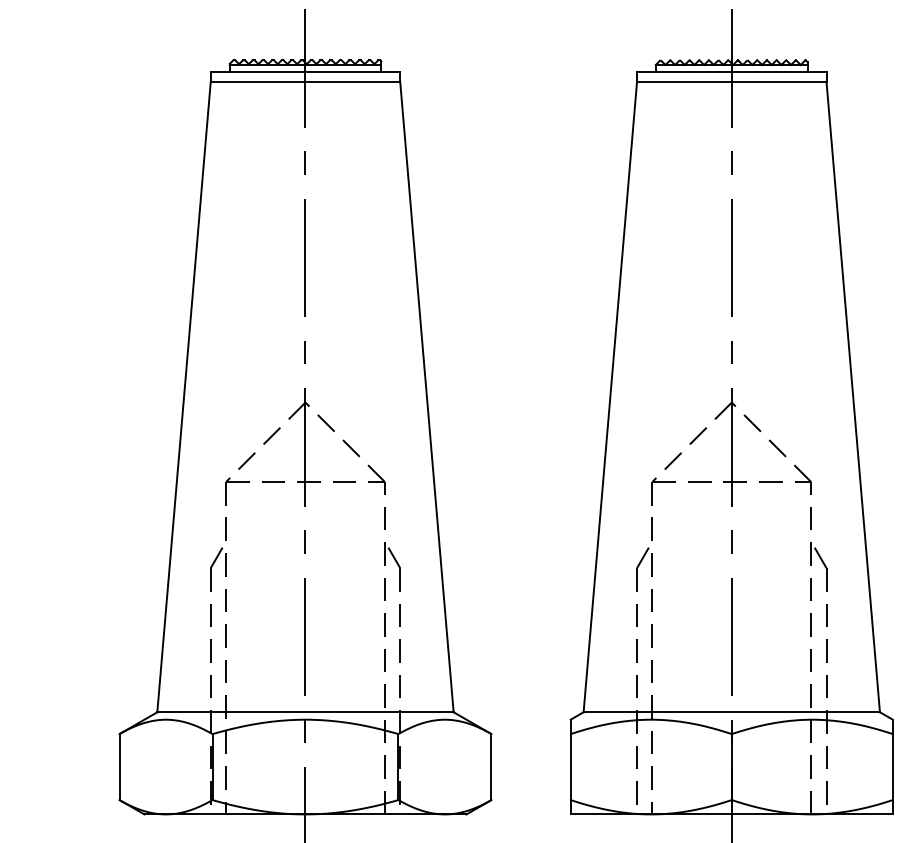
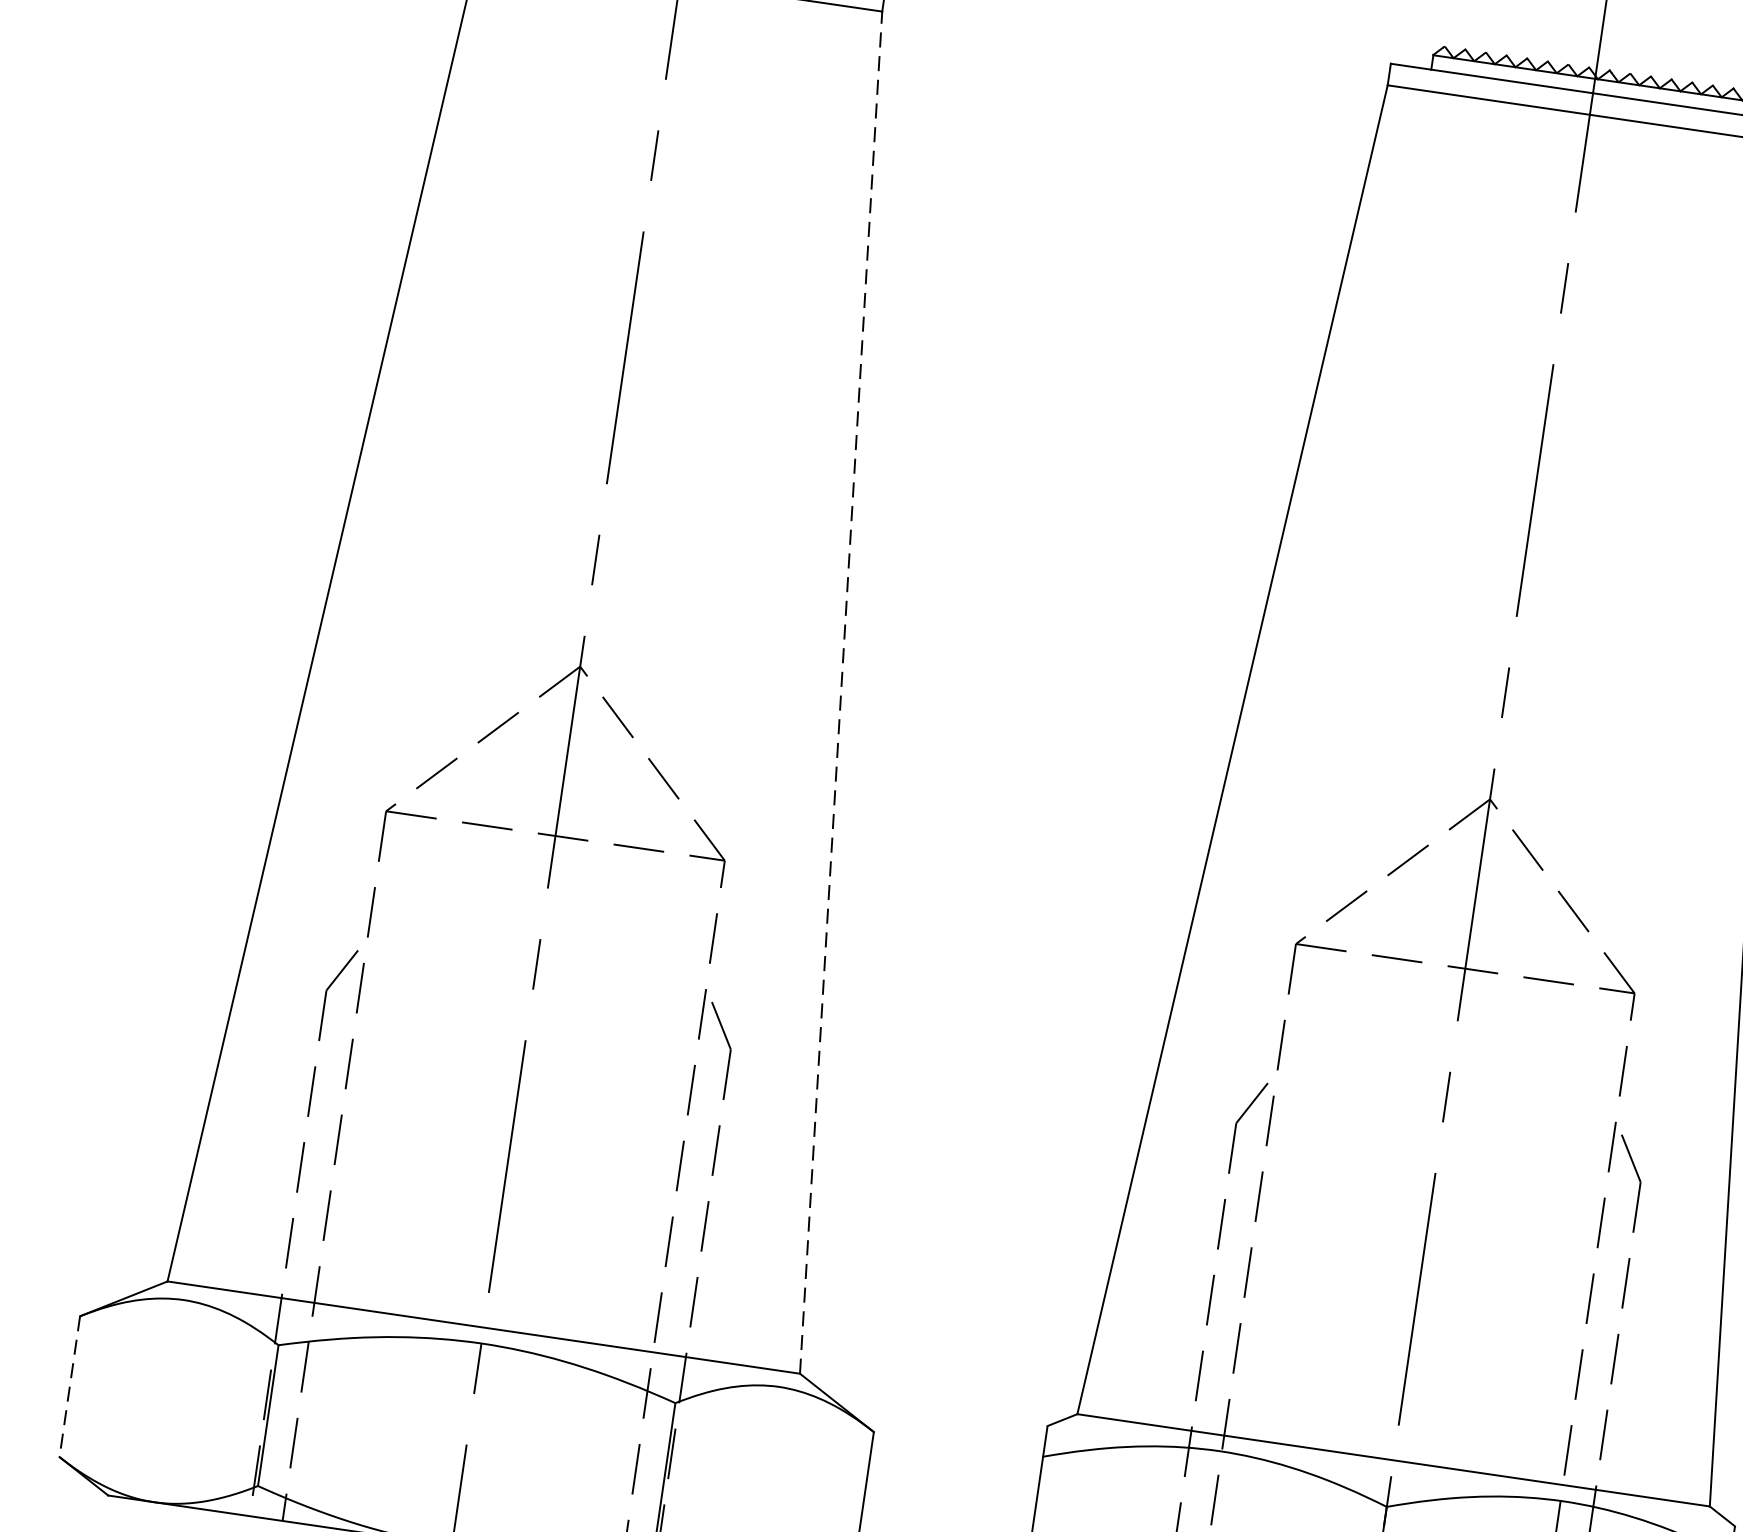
line: (426, 396) -> (840, 691), solid -> dashed
line: (119, 767) -> (69, 1387), solid -> dashed

